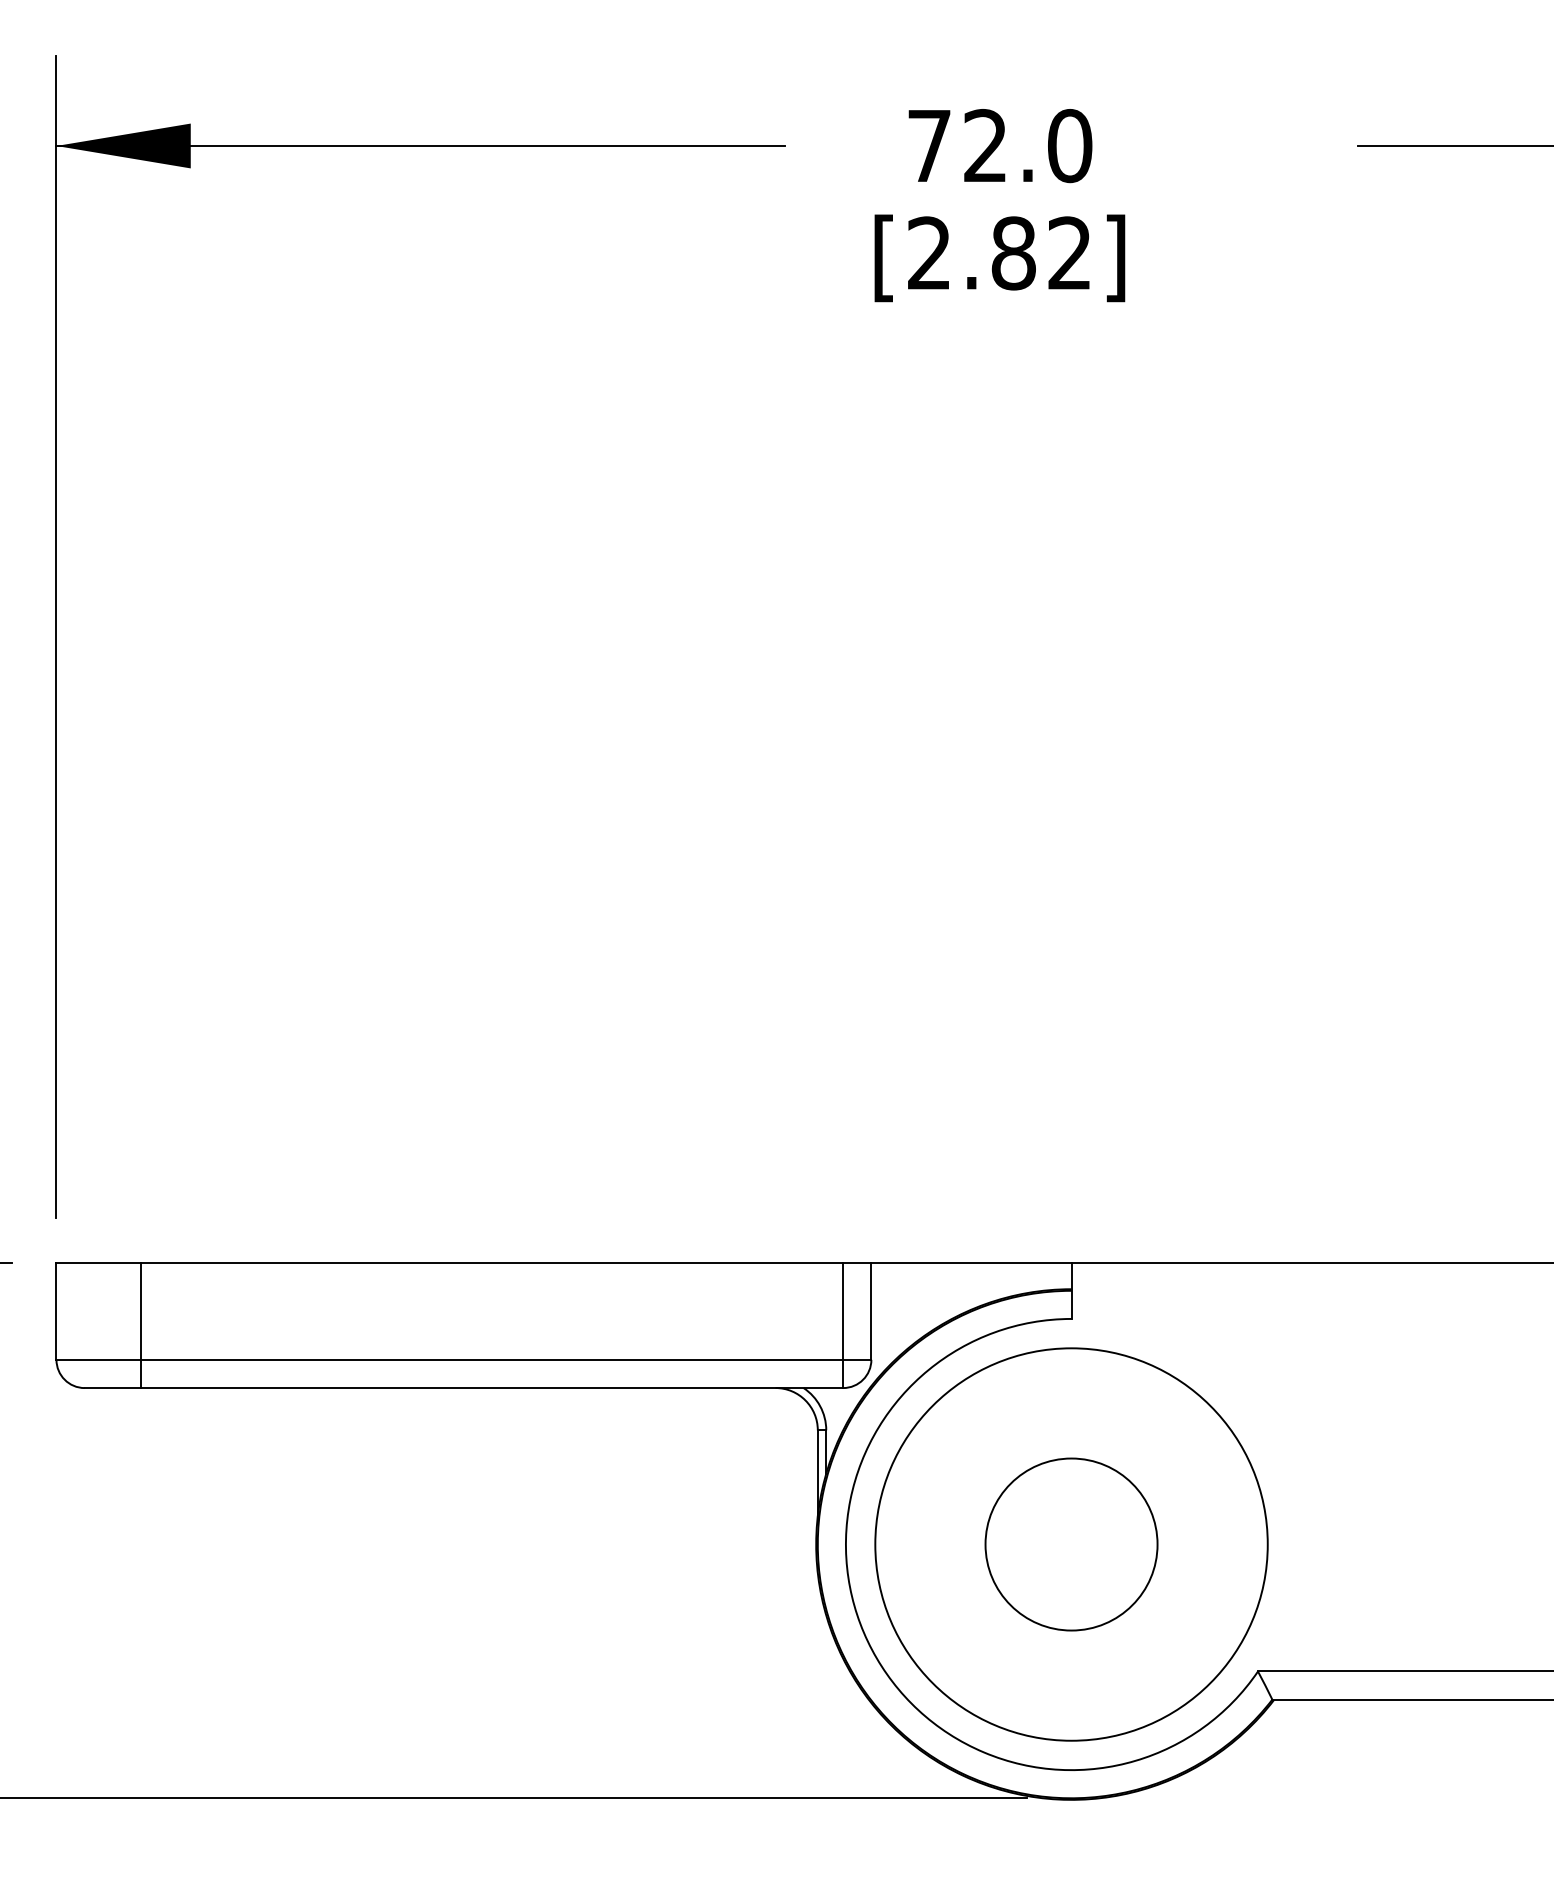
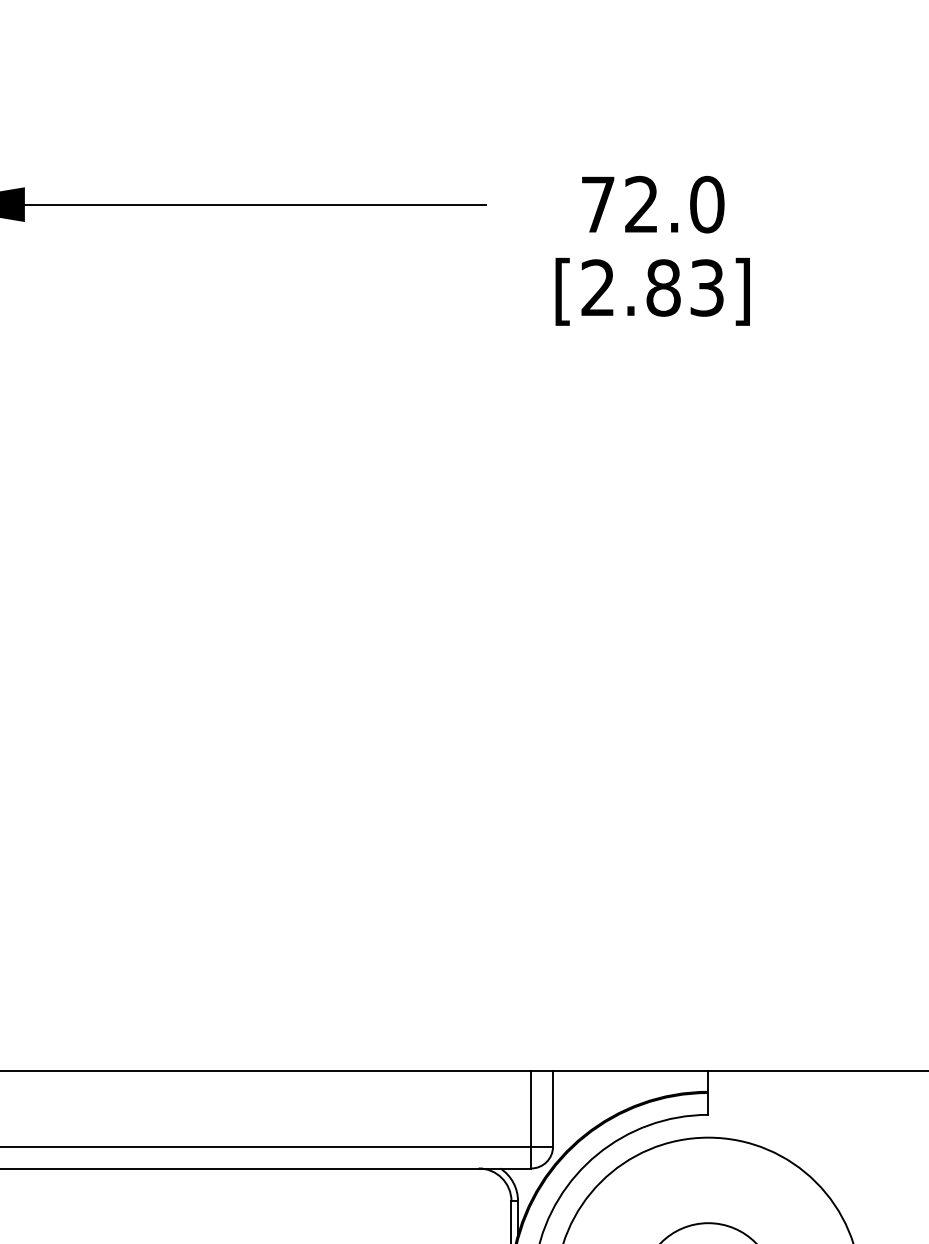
text: (1069, 253) -> (706, 288), [2.82] -> [2.83]

